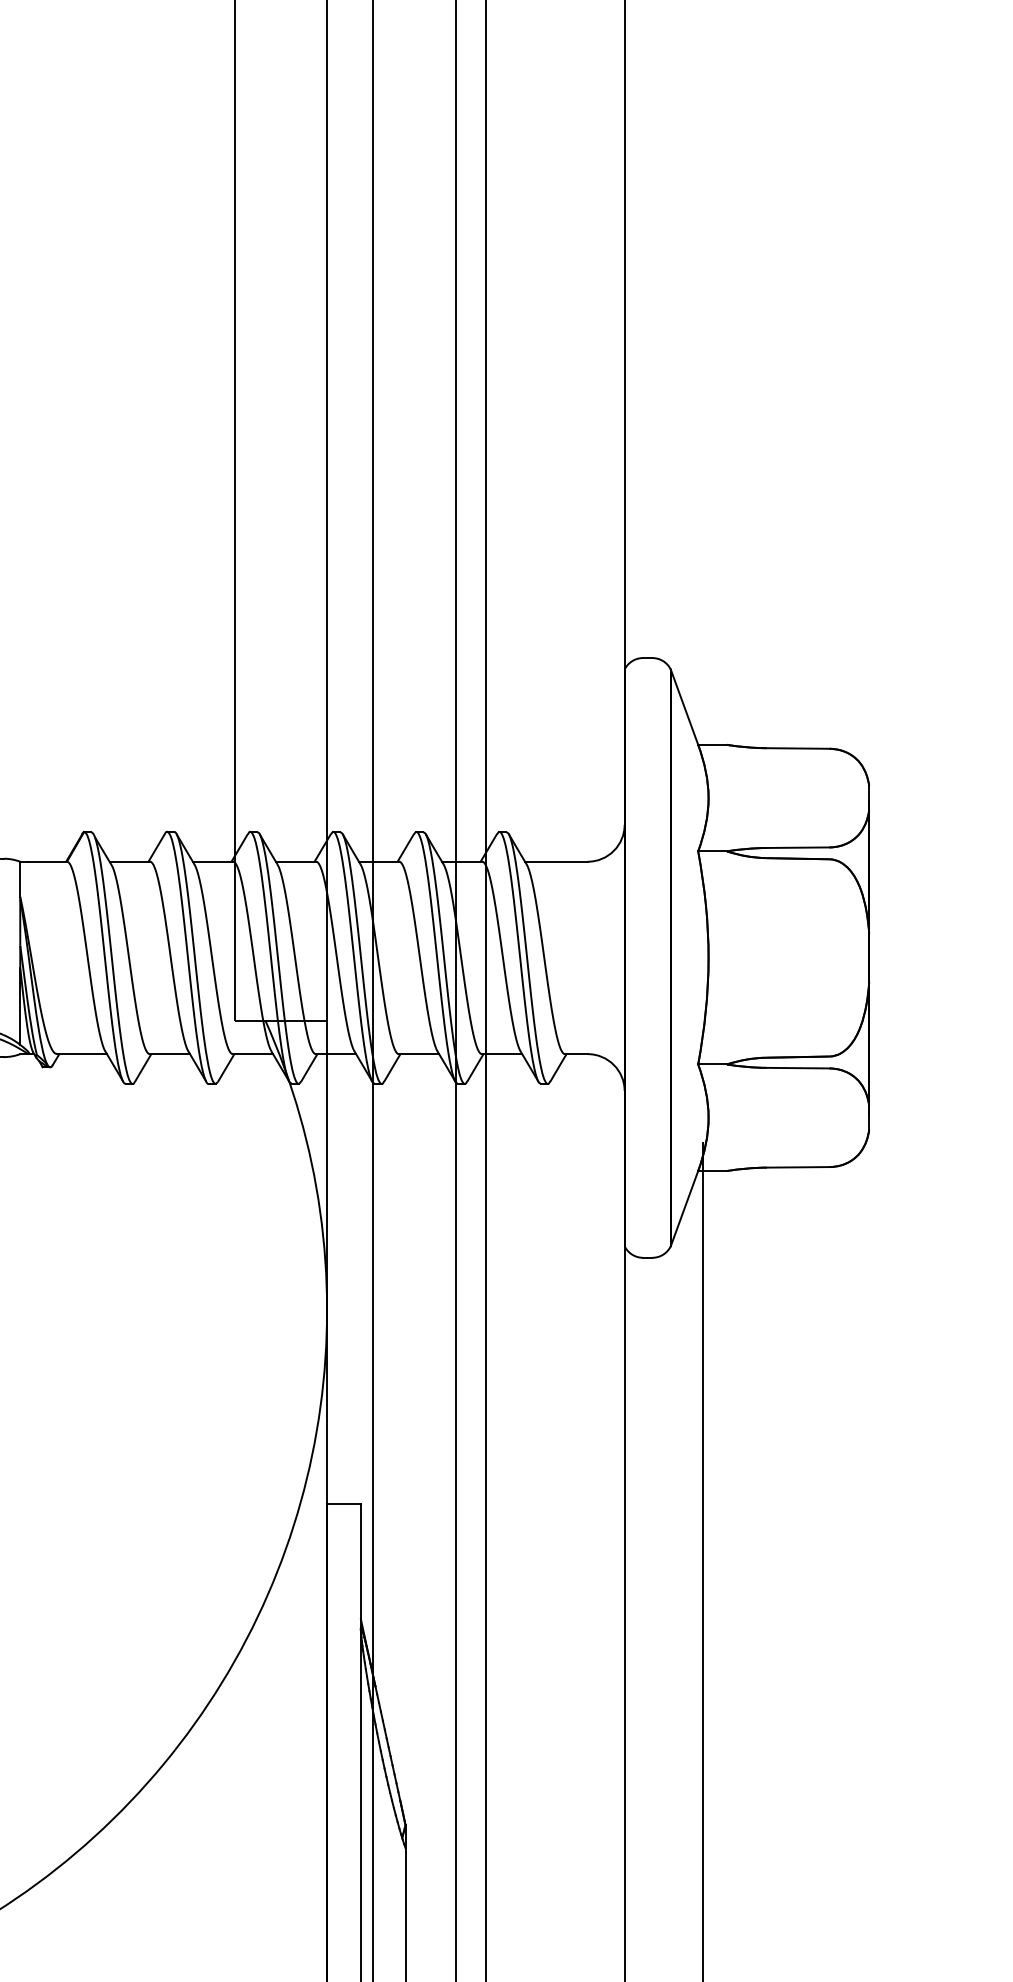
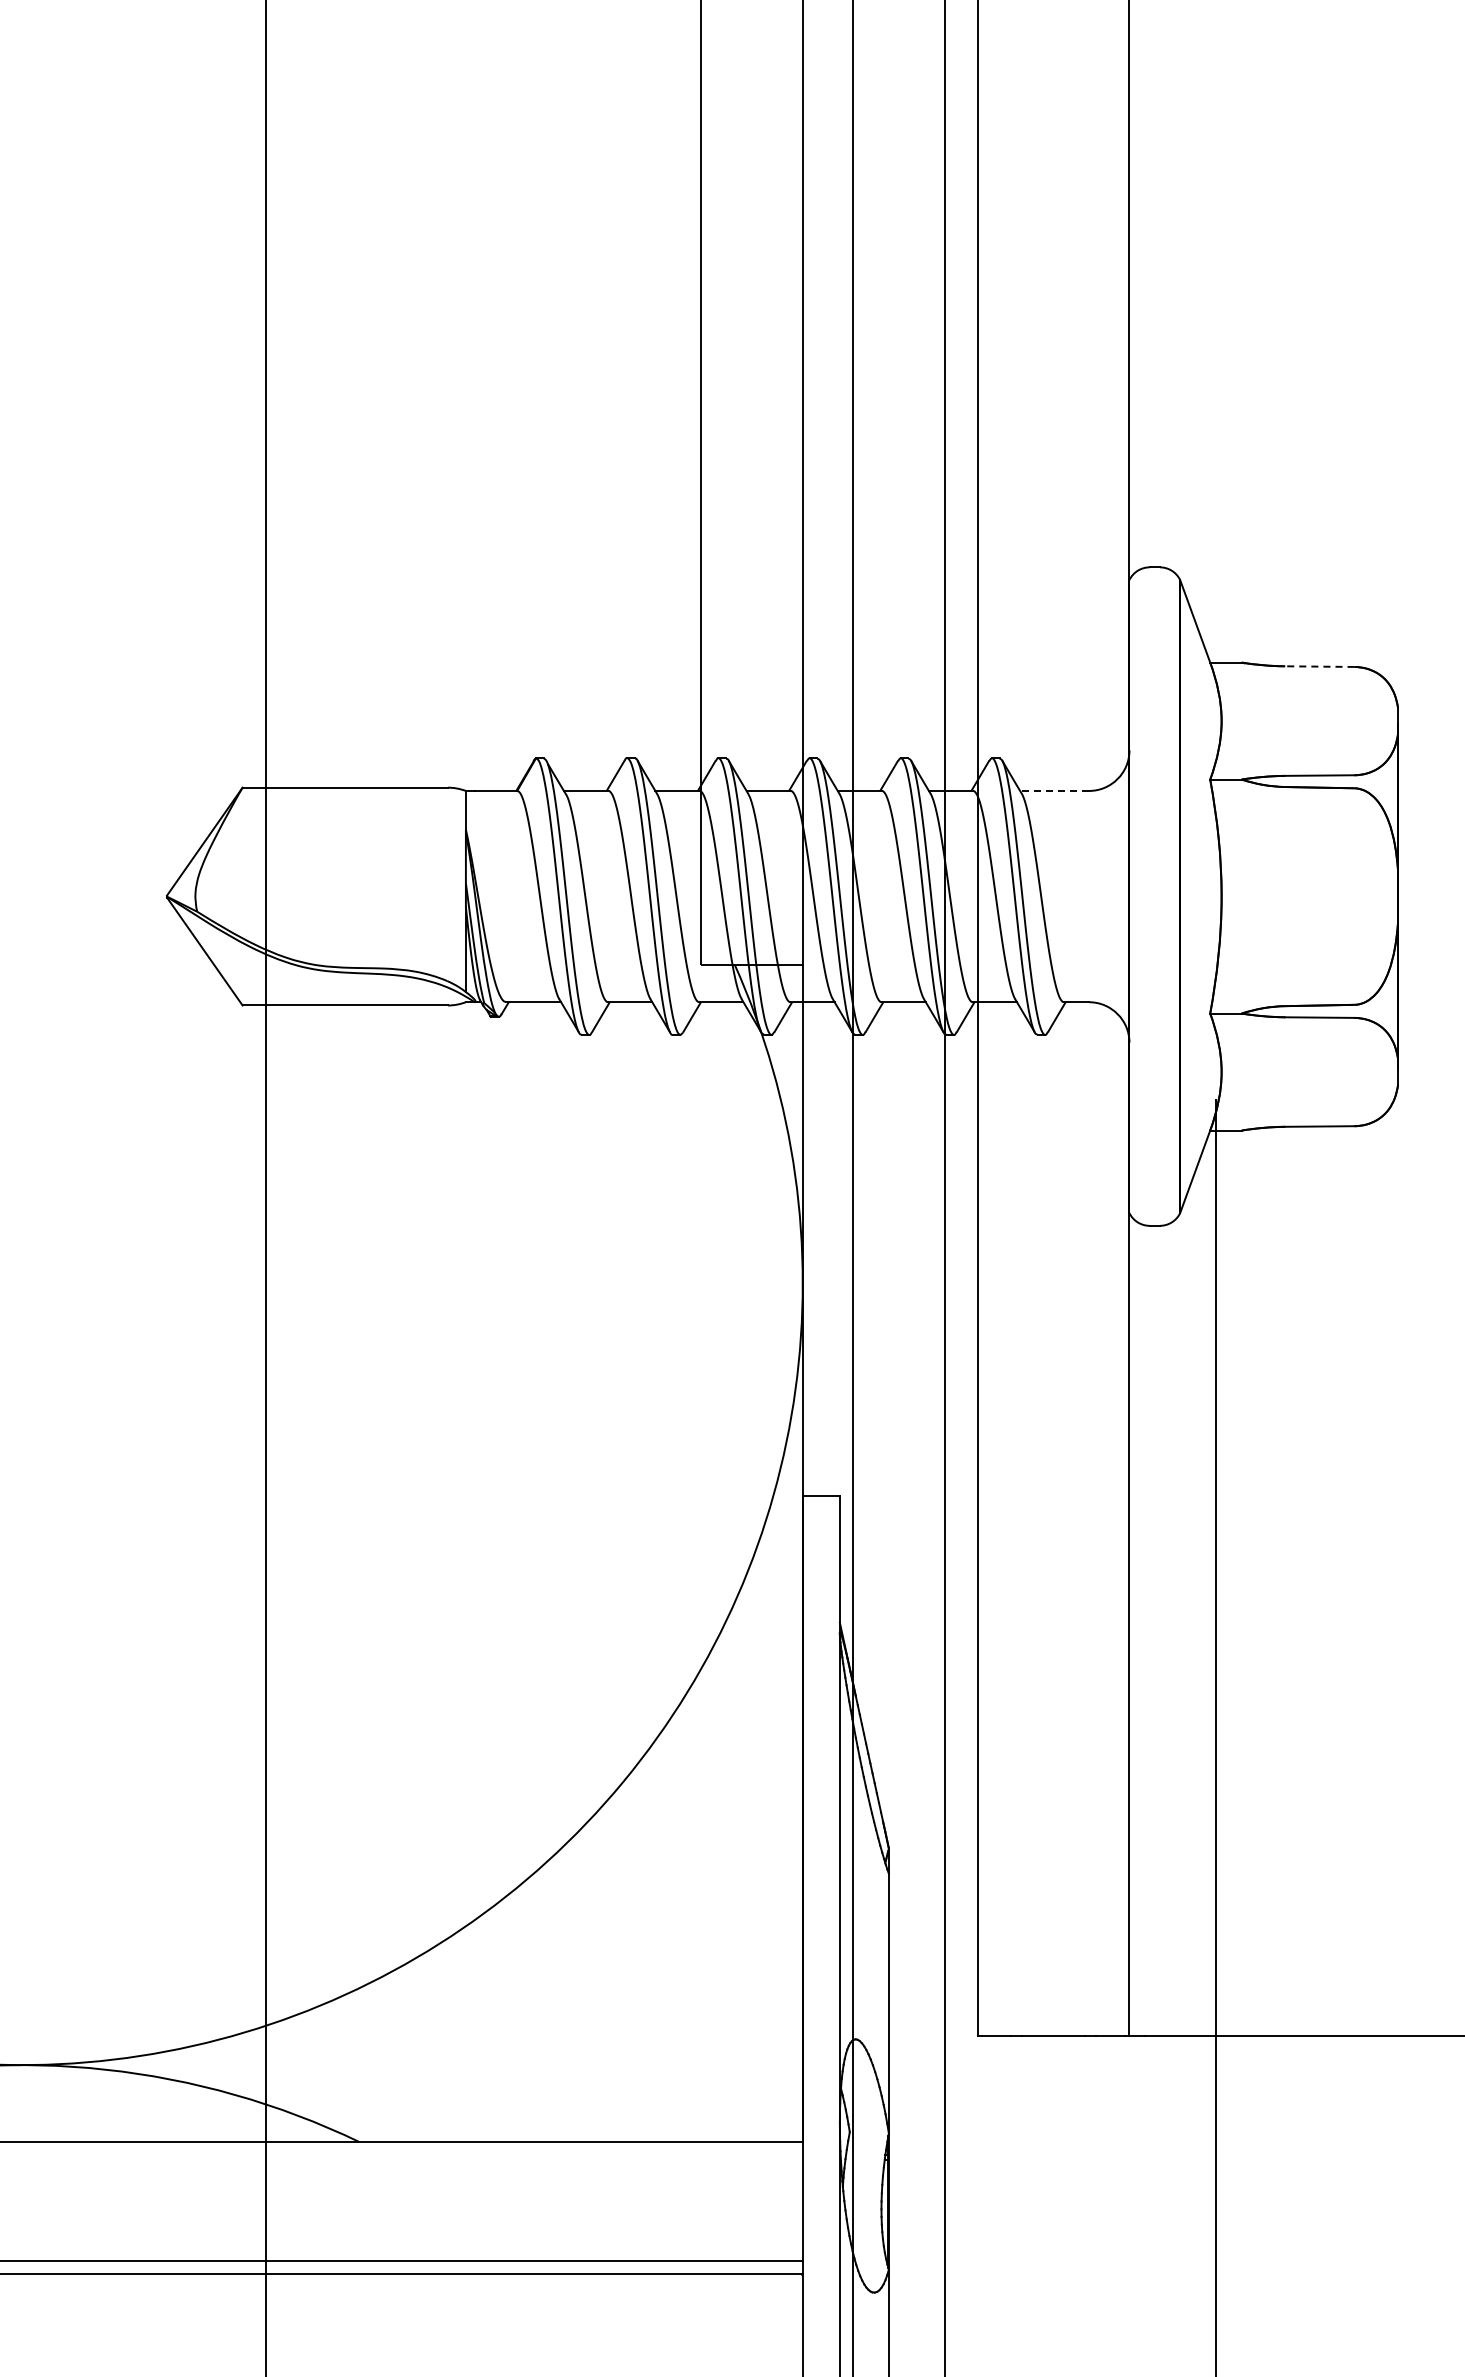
line: (797, 748) -> (1319, 666), solid -> dashed
line: (556, 861) -> (1054, 790), solid -> dashed

